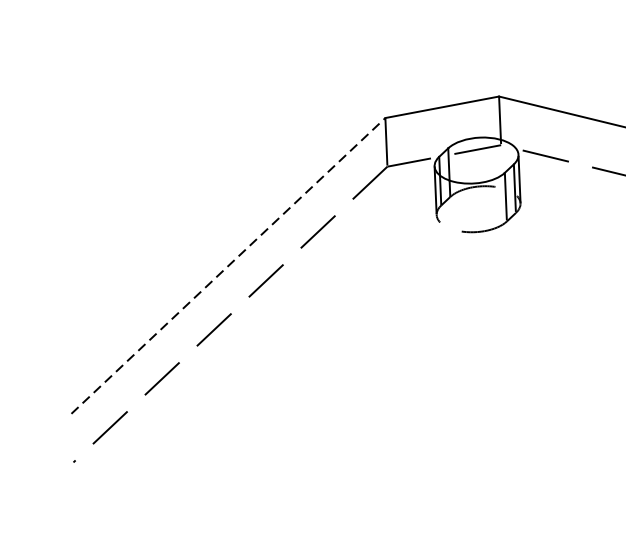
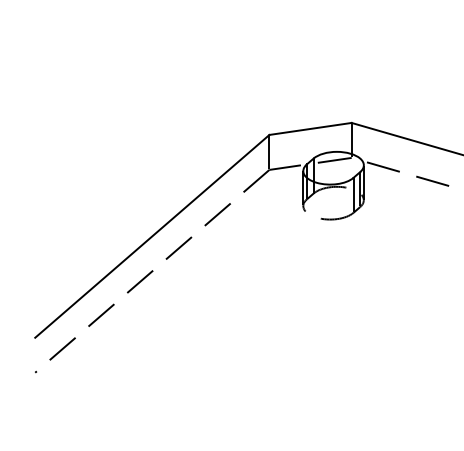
line: (228, 266) -> (152, 236), dashed -> solid

